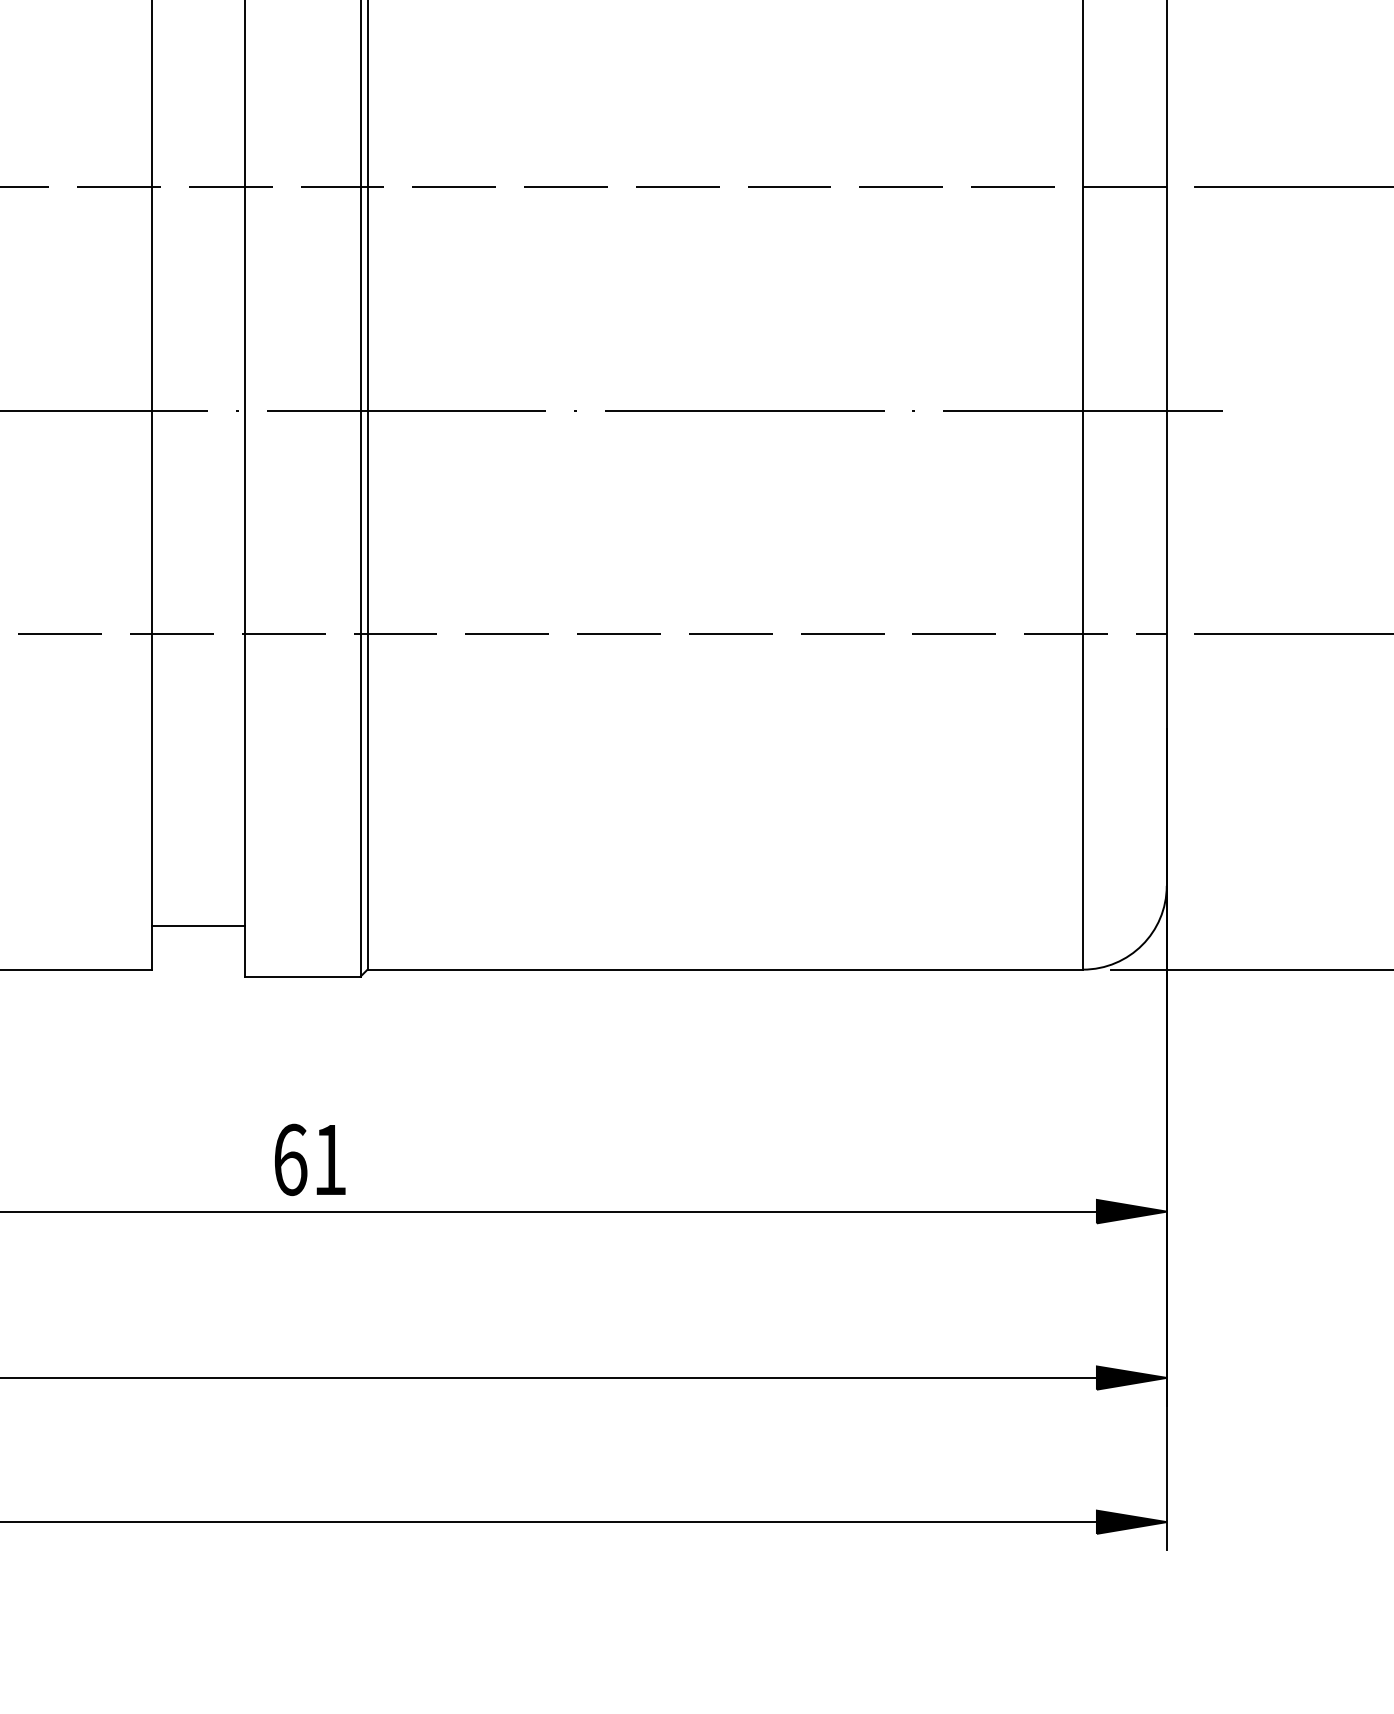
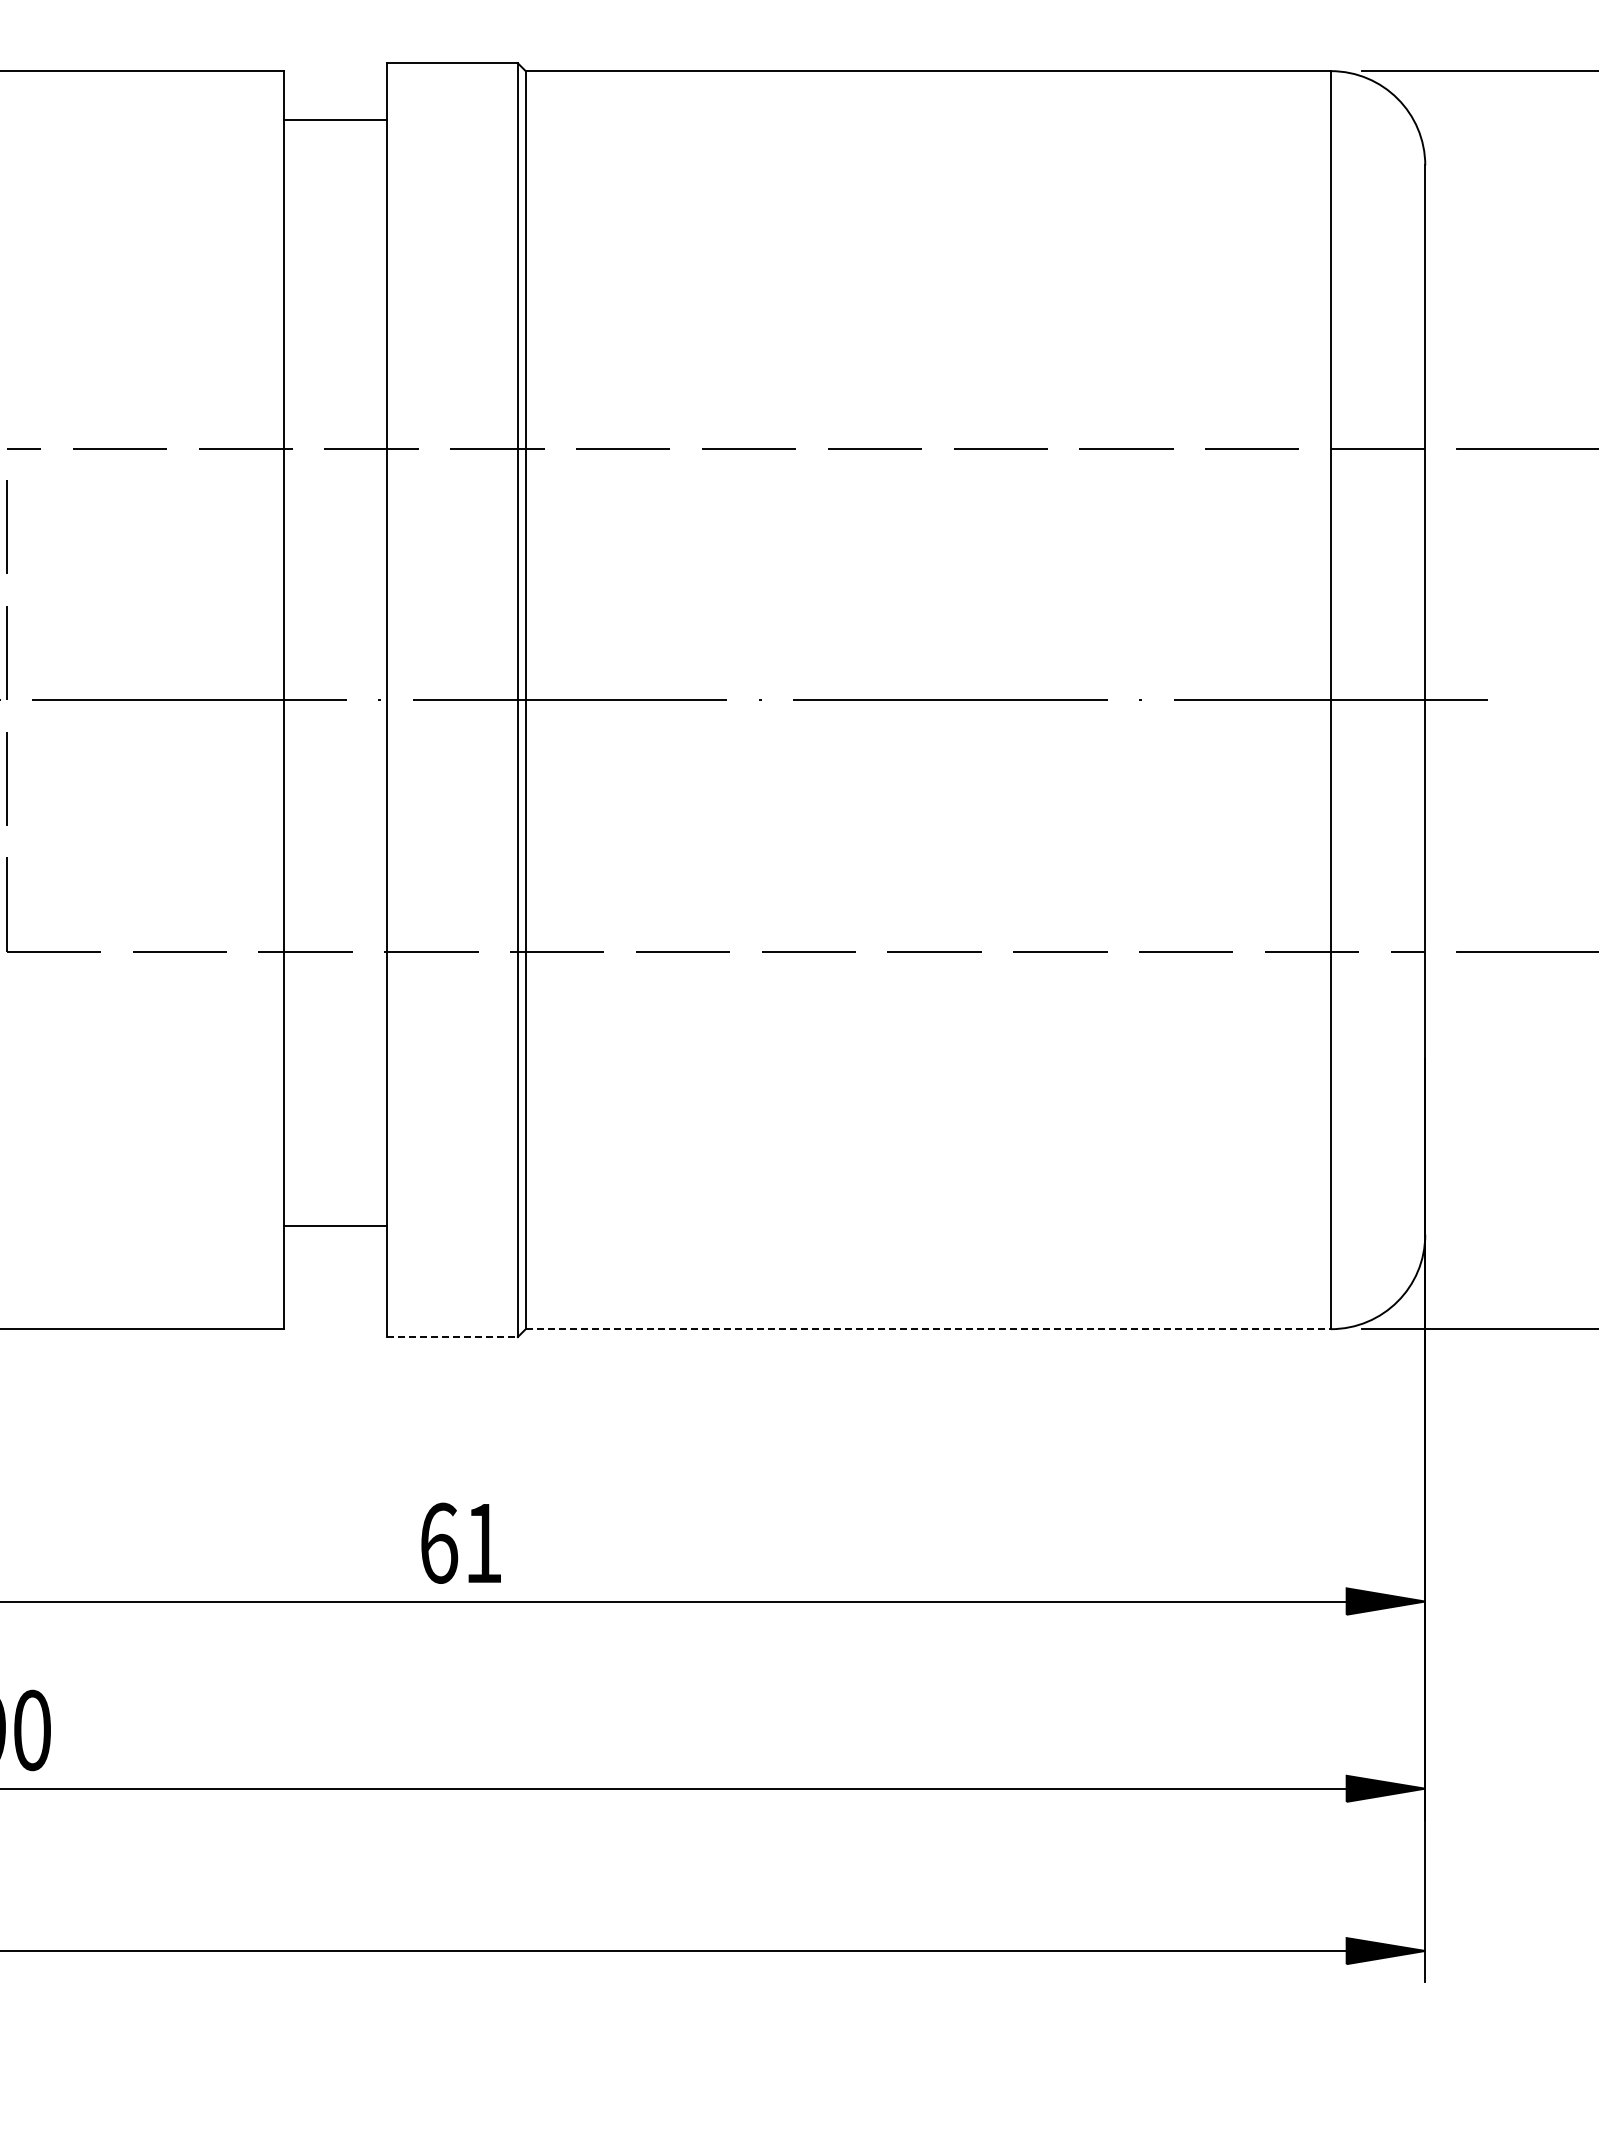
line: (198, 926) -> (335, 1226), moved
line: (725, 969) -> (928, 1329), solid -> dashed
line: (303, 977) -> (453, 1337), solid -> dashed

